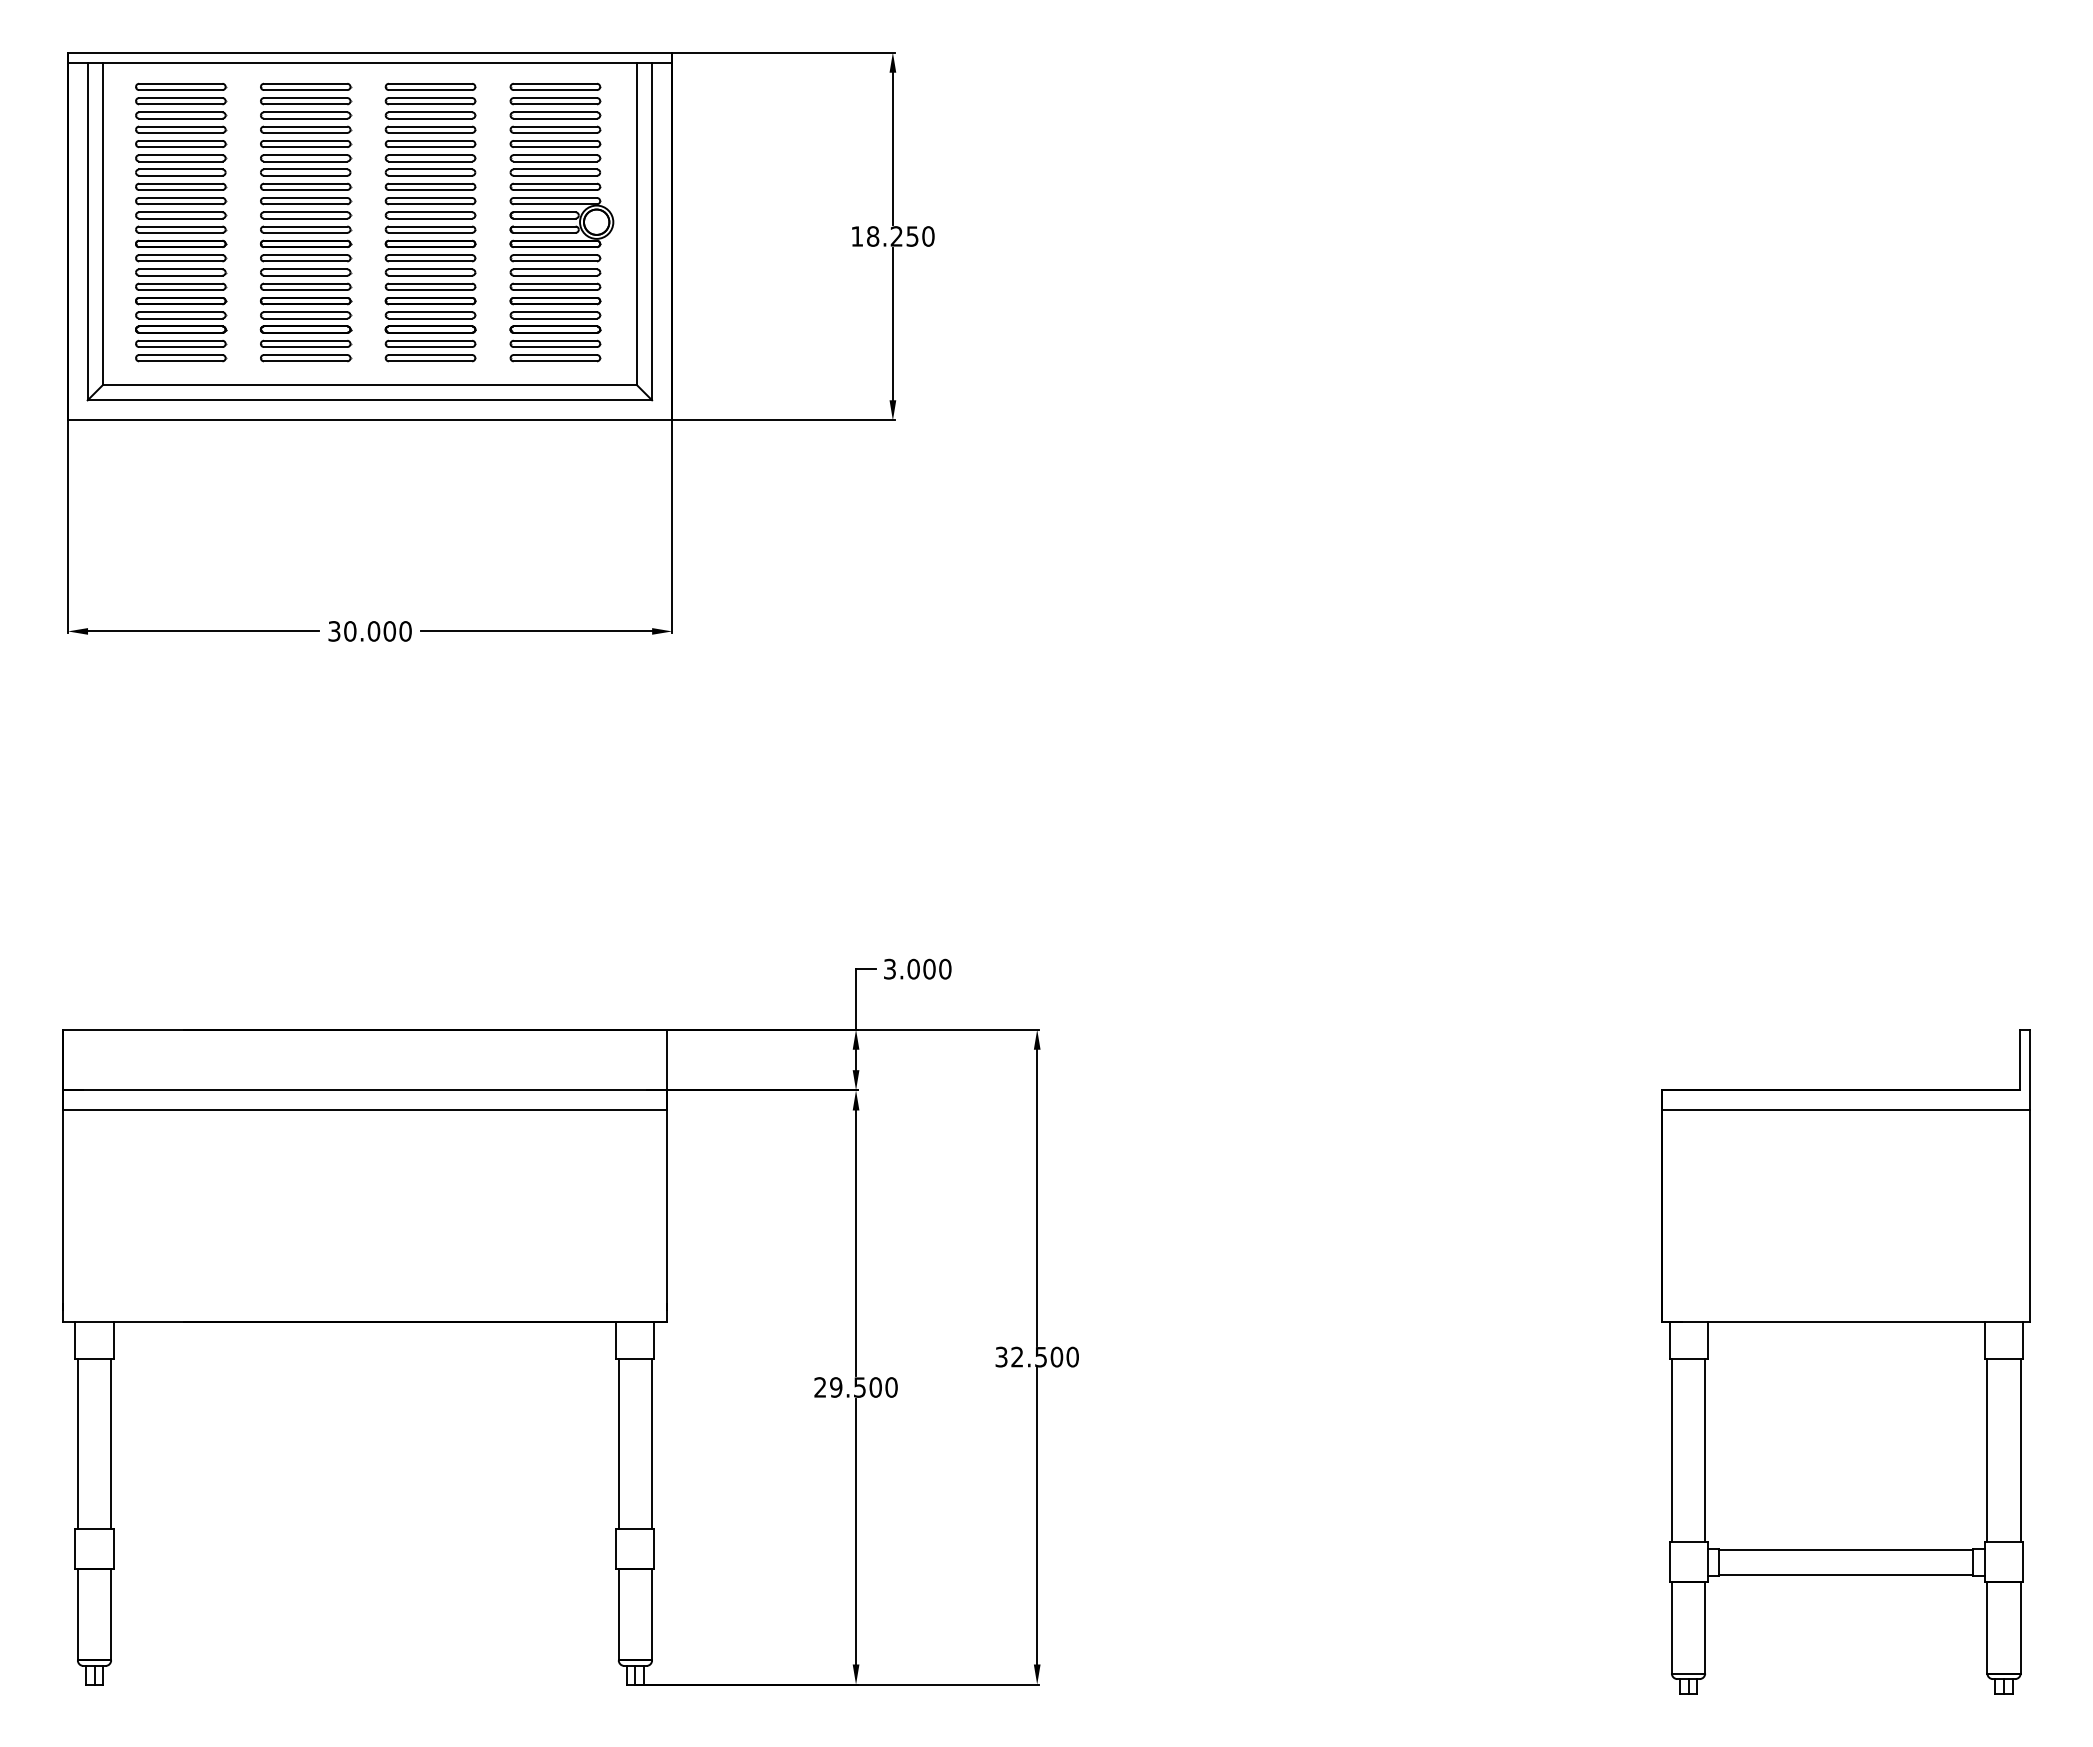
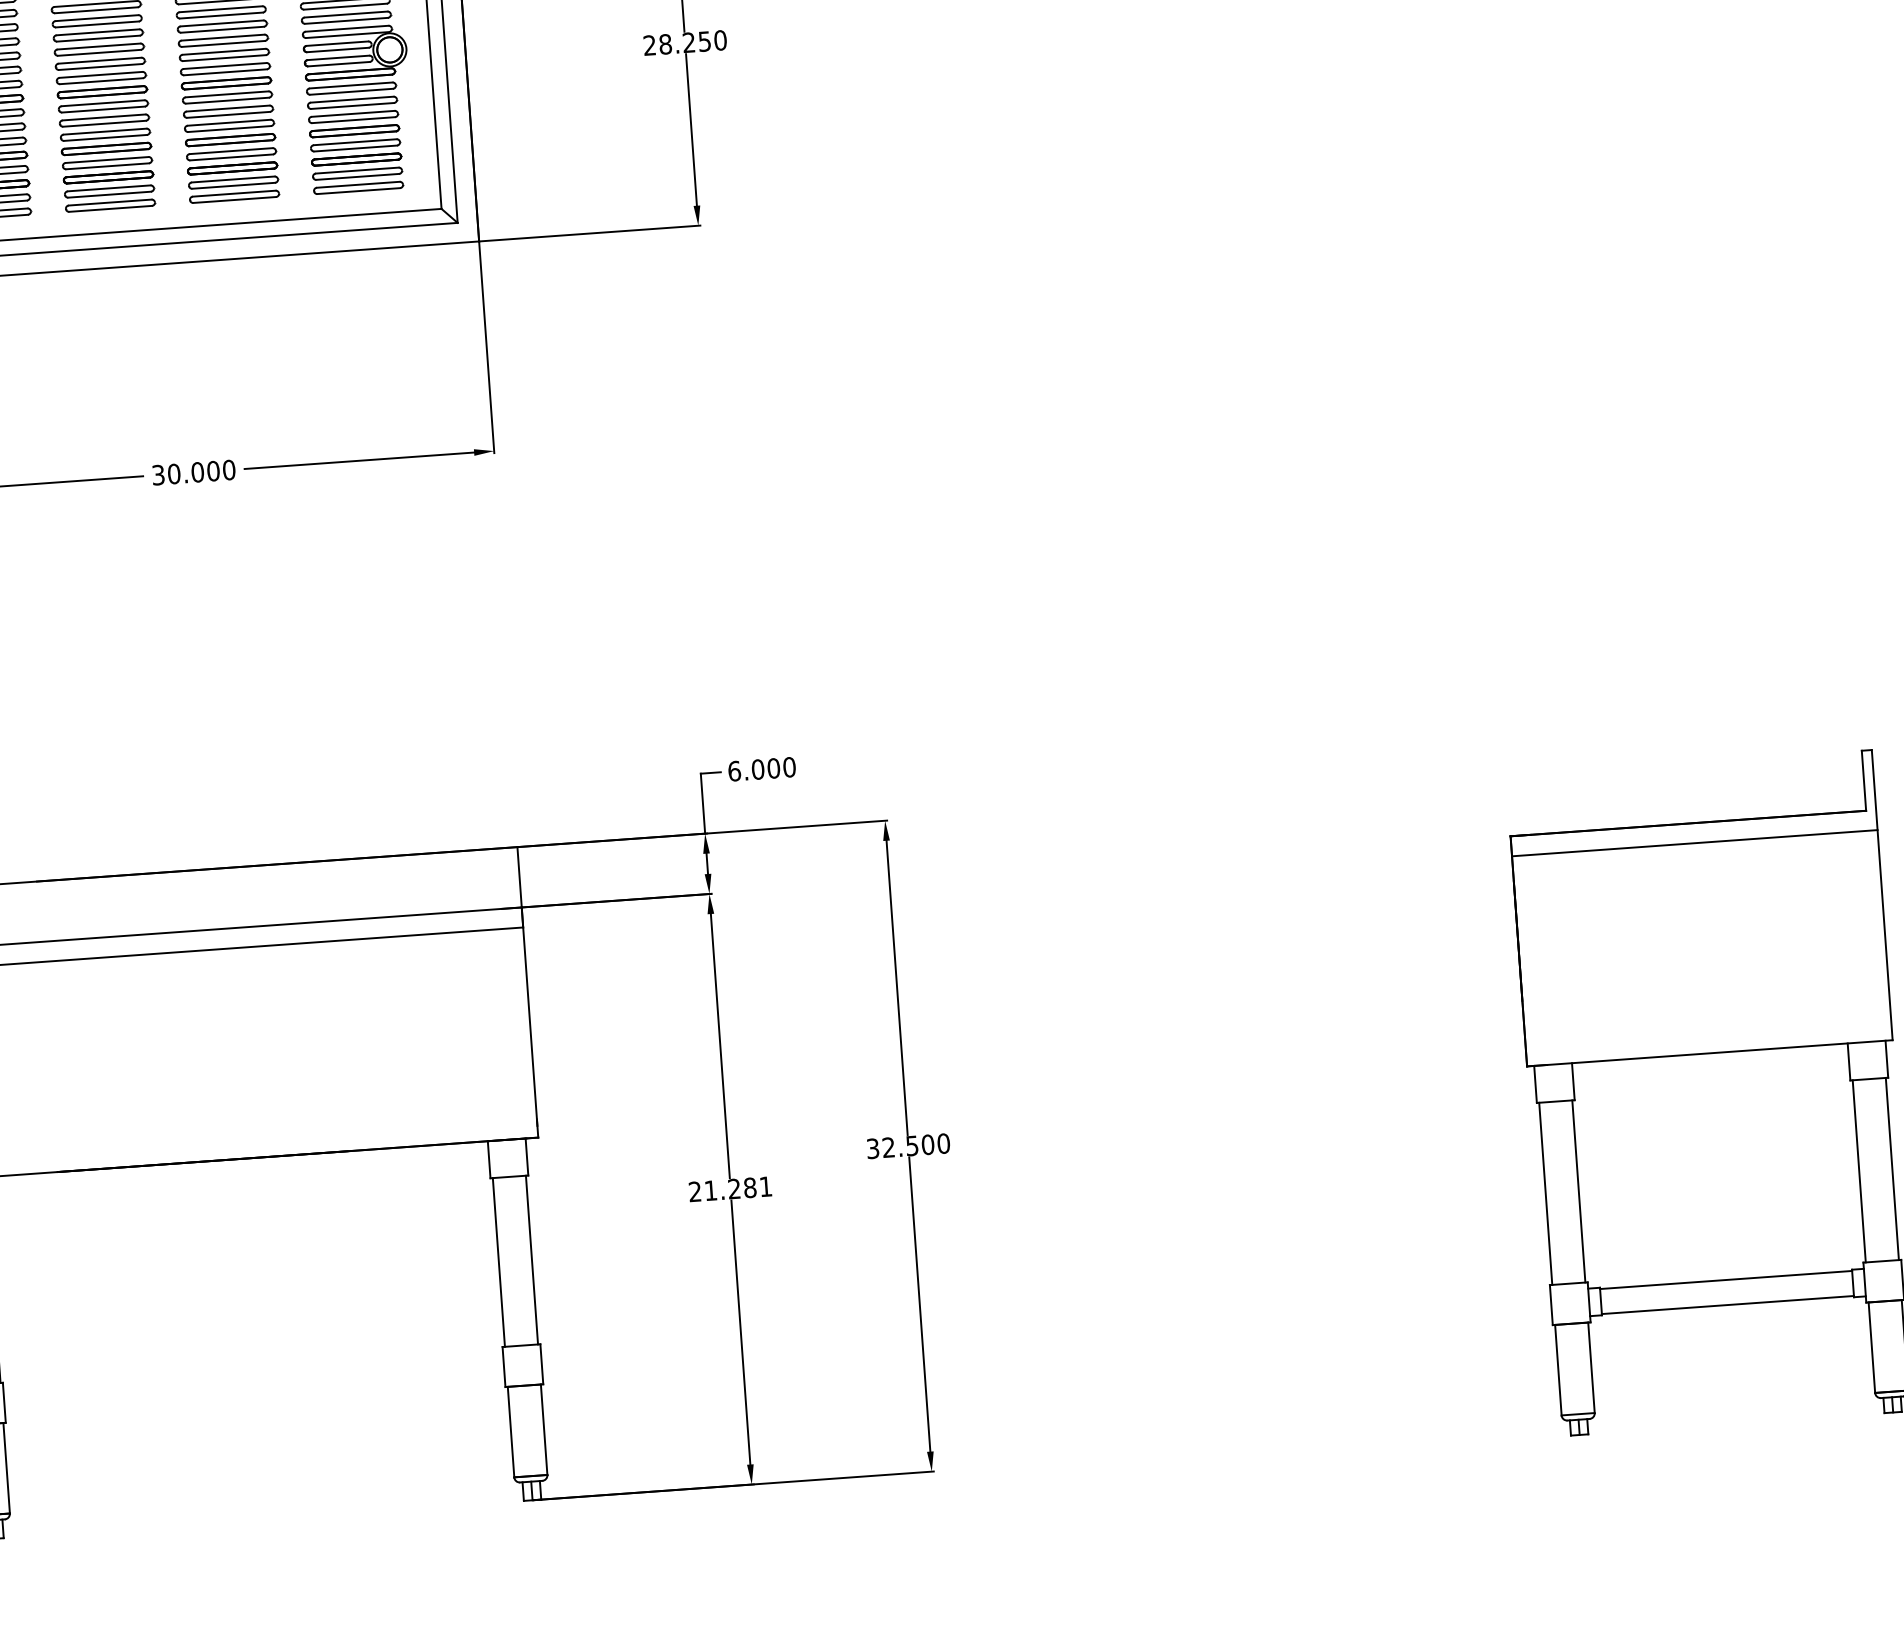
text: (856, 236) -> (649, 45), 18.250 -> 28.250
text: (889, 968) -> (734, 770), 3.000 -> 6.000
text: (863, 1387) -> (738, 1188), 29.500 -> 21.281

